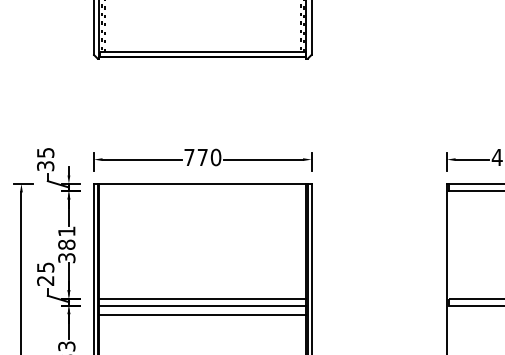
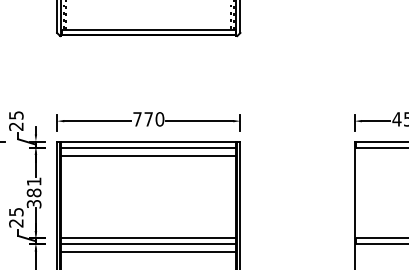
text: (45, 166) -> (16, 126), 35 -> 25
line: (202, 191) -> (148, 148), added
line: (202, 200) -> (148, 155), added

